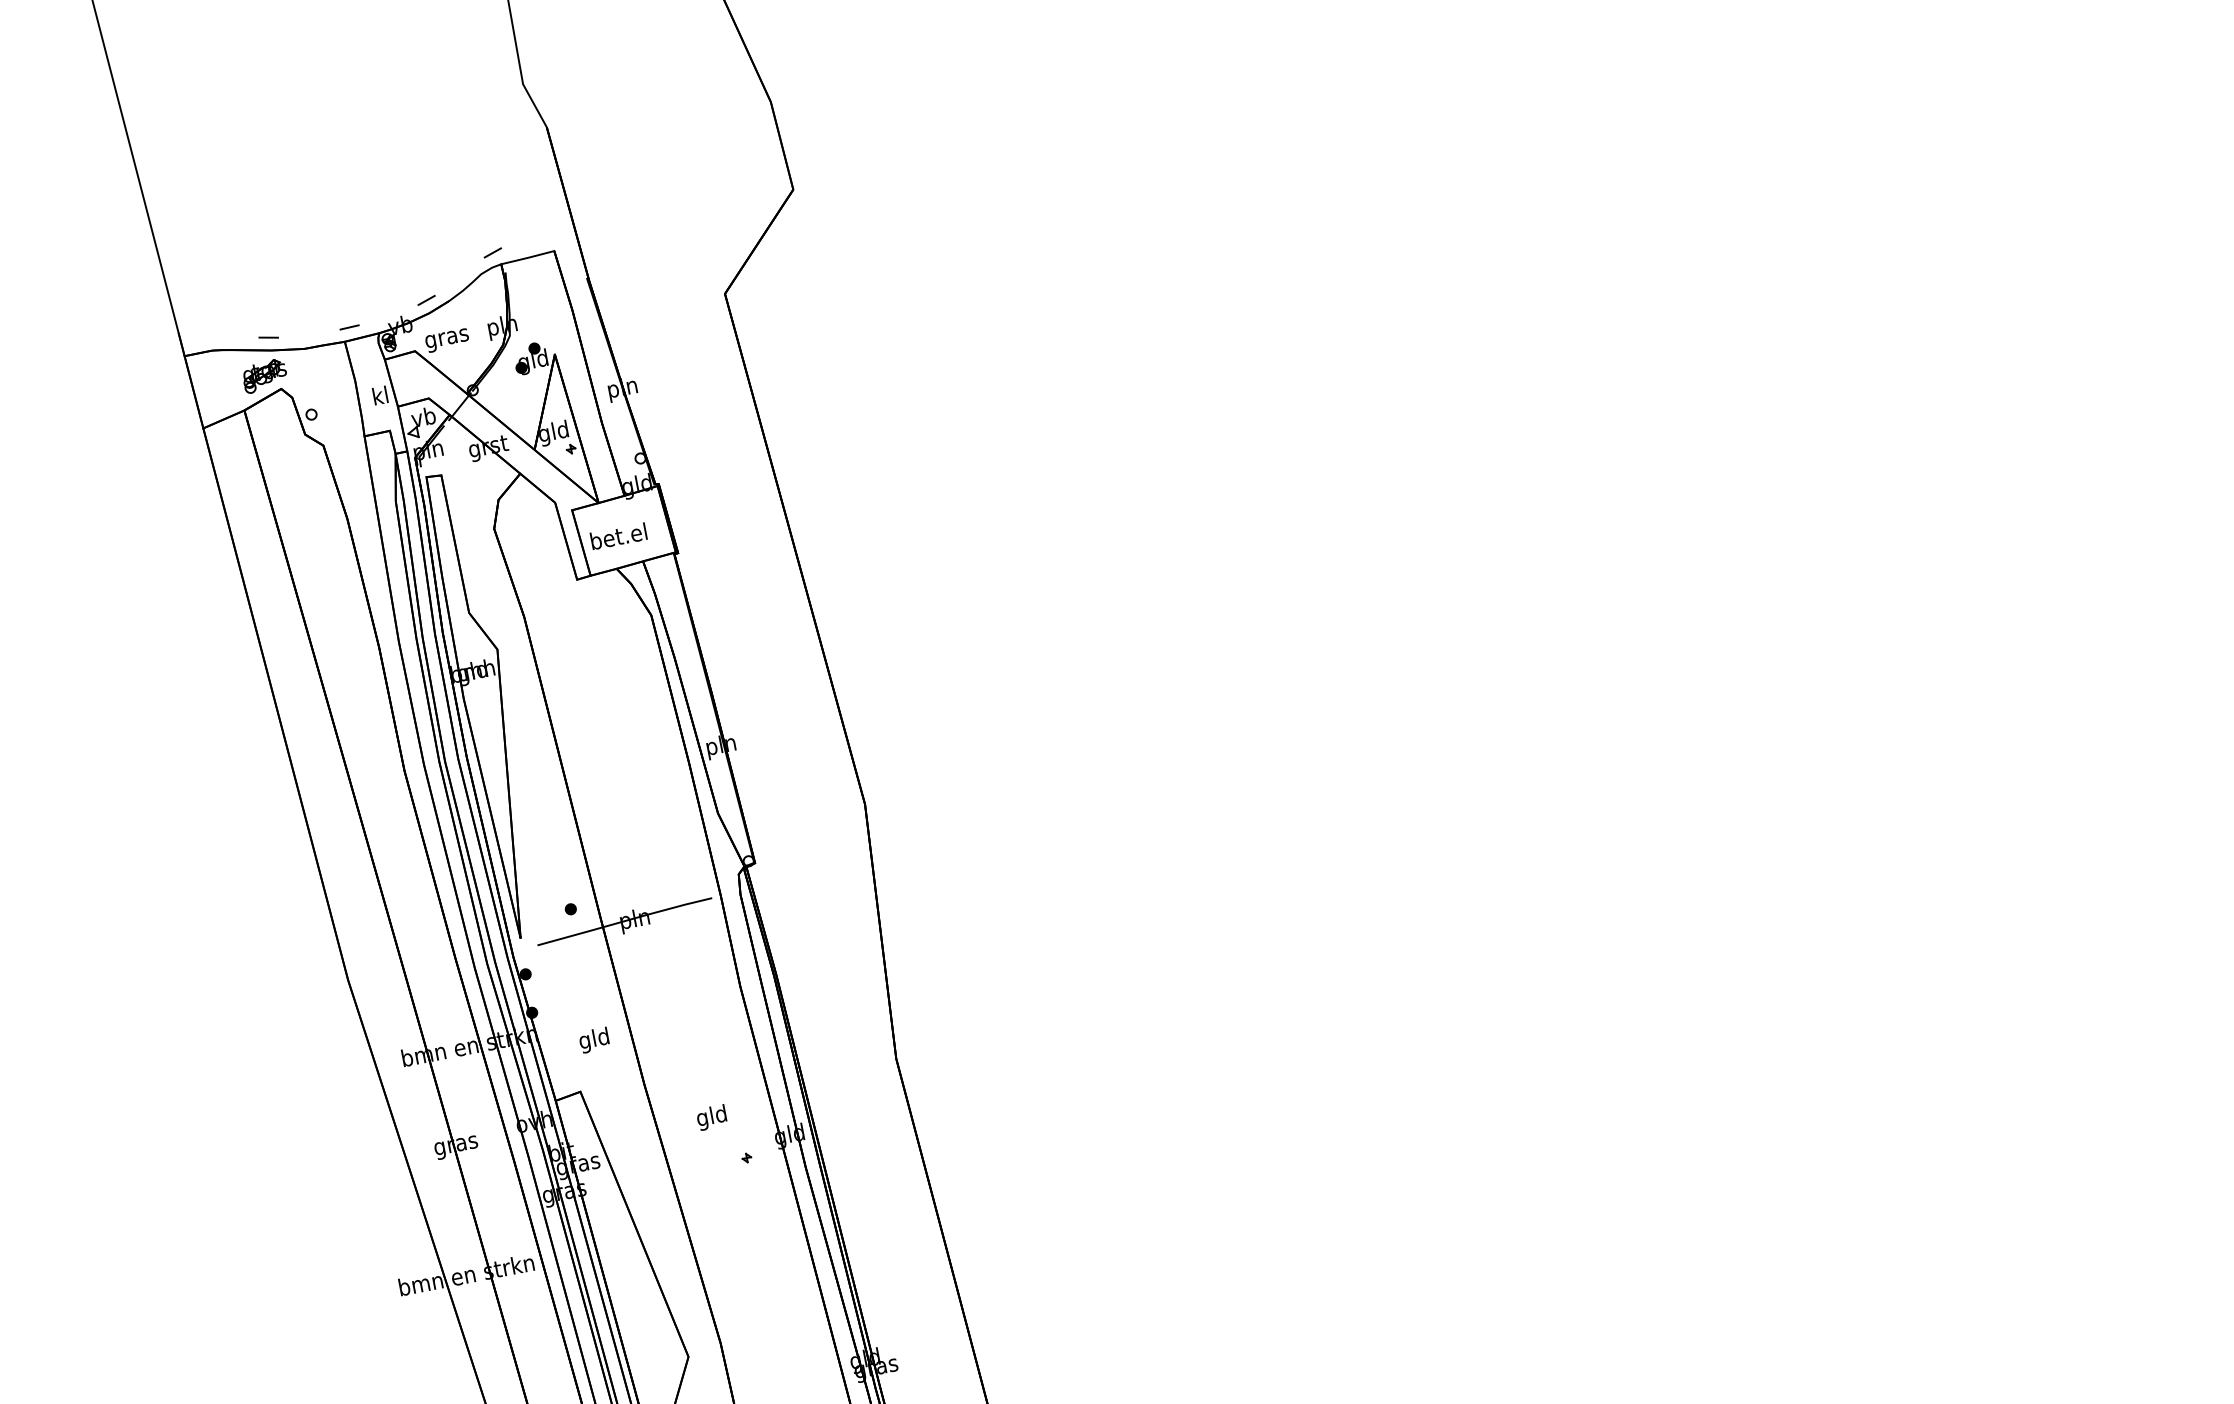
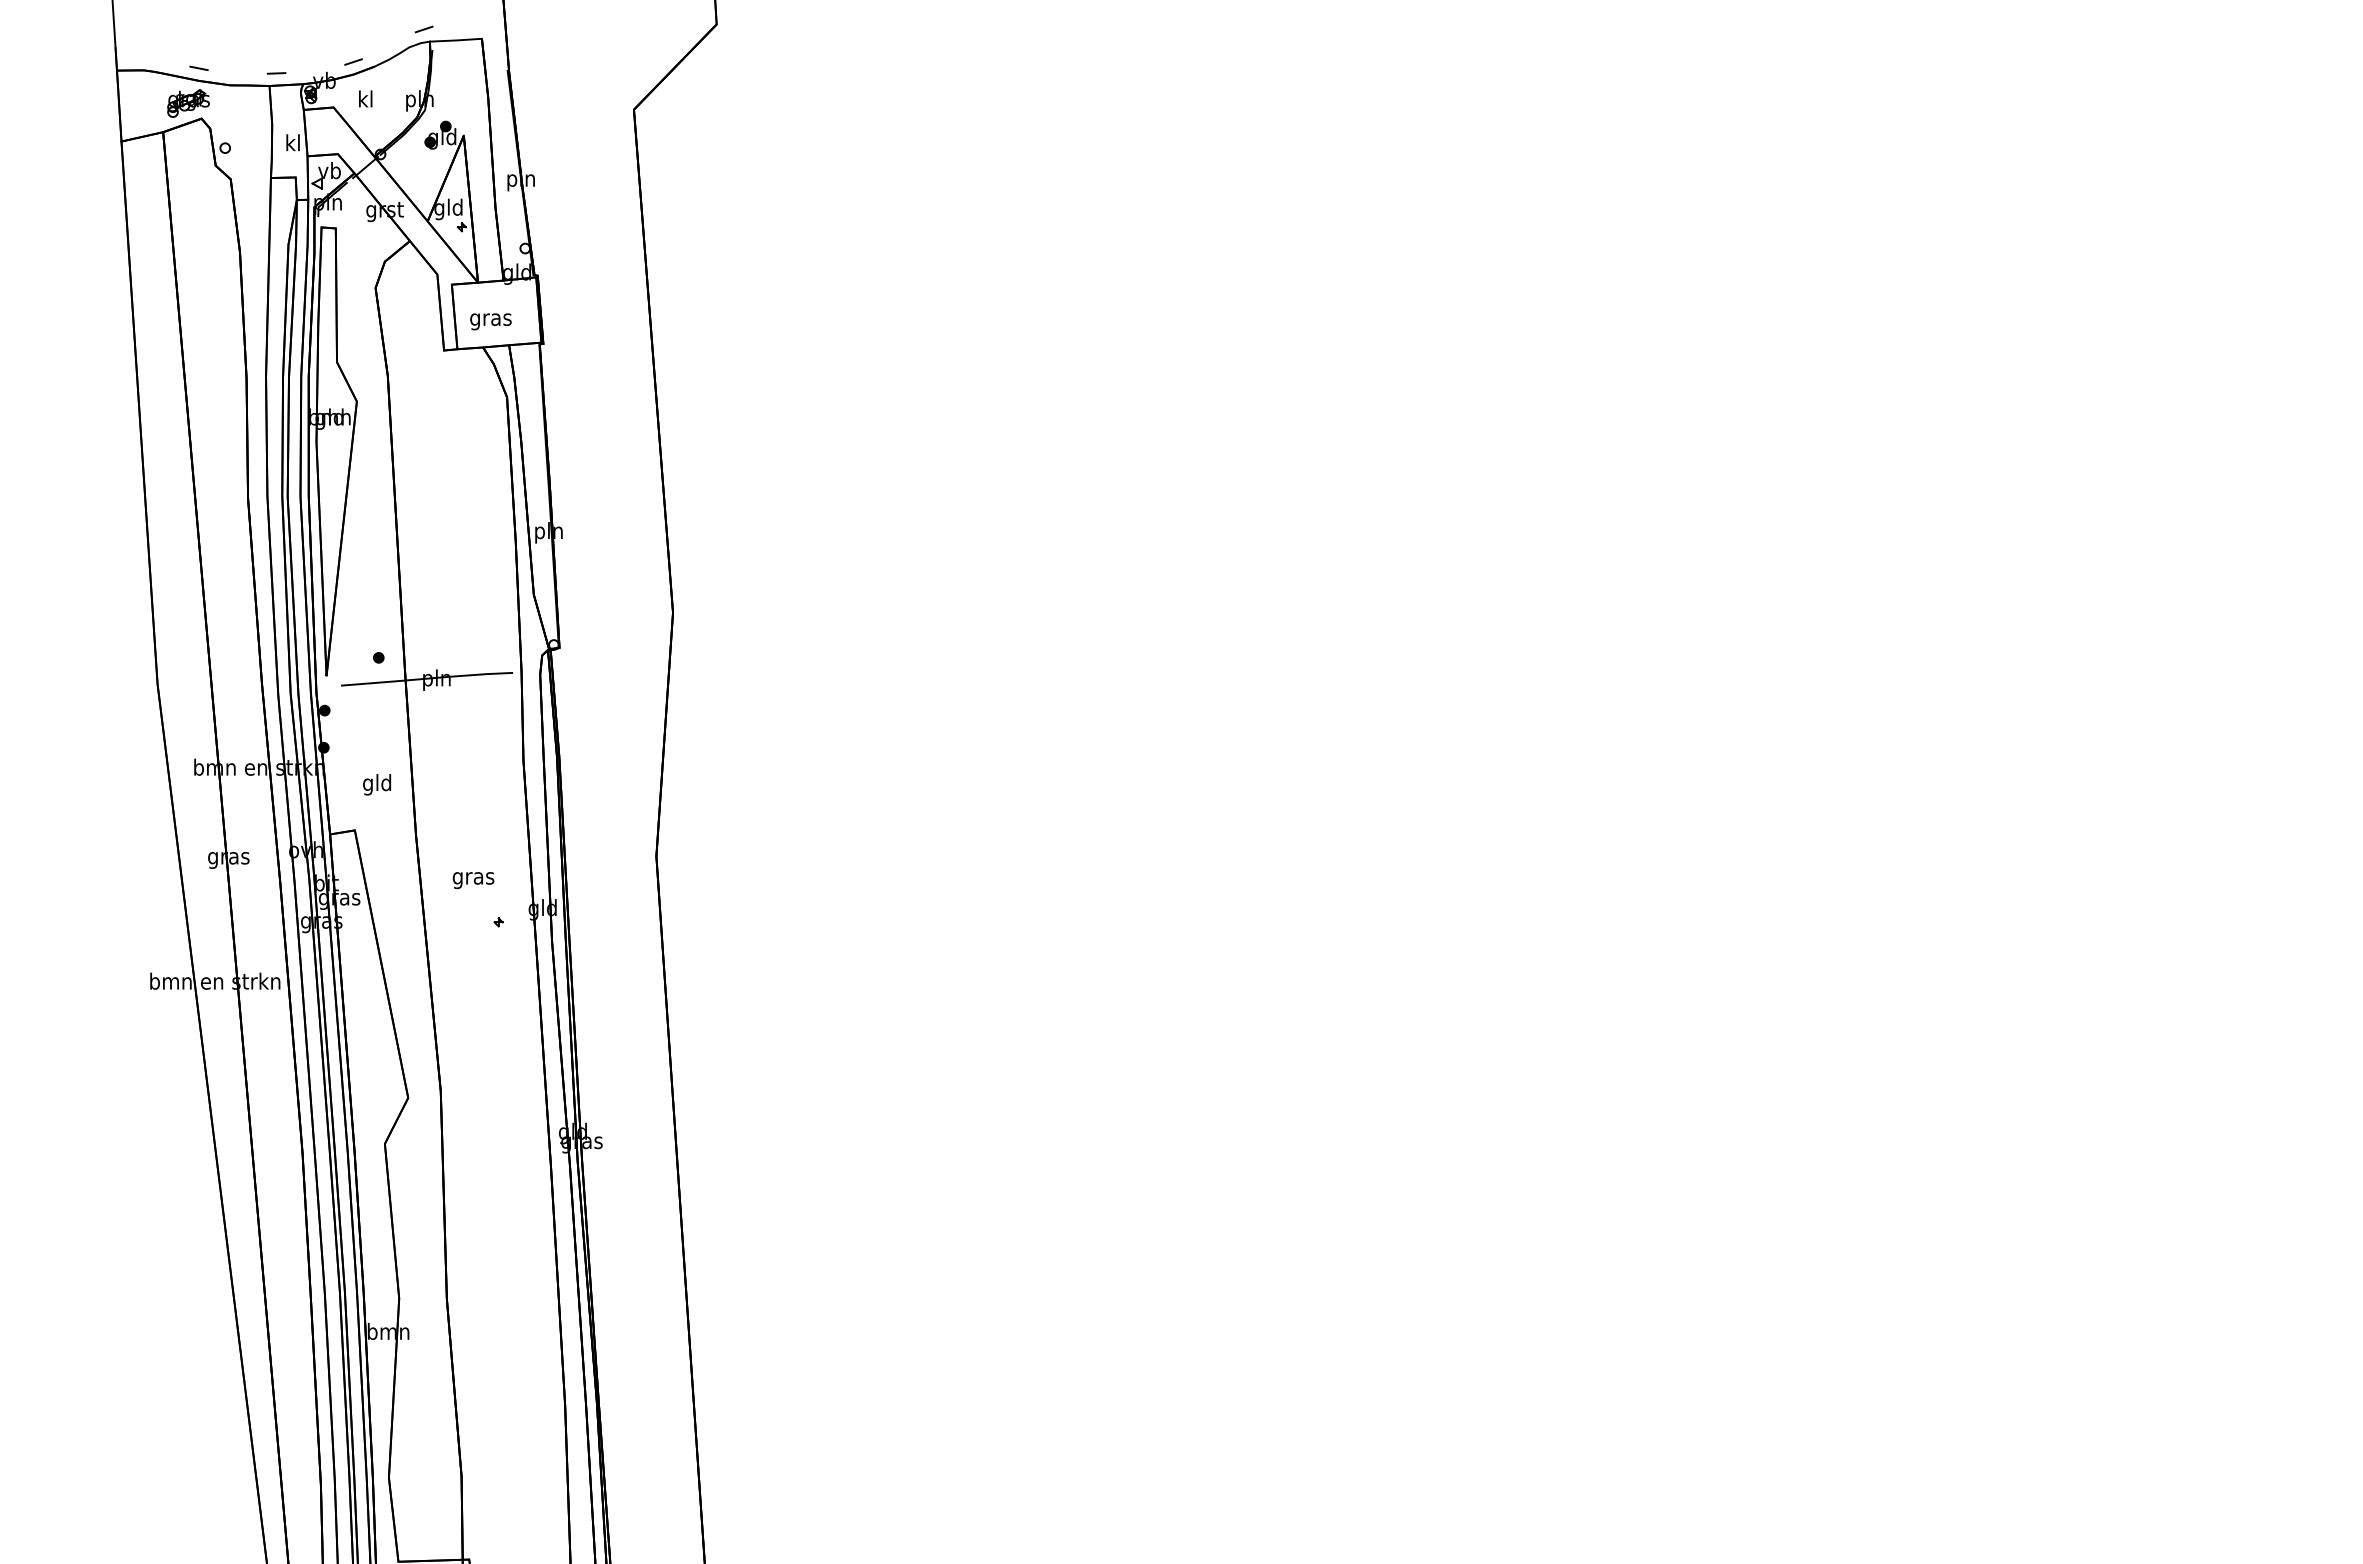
text: (446, 337) -> (365, 100), gras -> kl
text: (618, 538) -> (490, 319), bet.el -> gras
text: (712, 1117) -> (473, 878), gld -> gras

